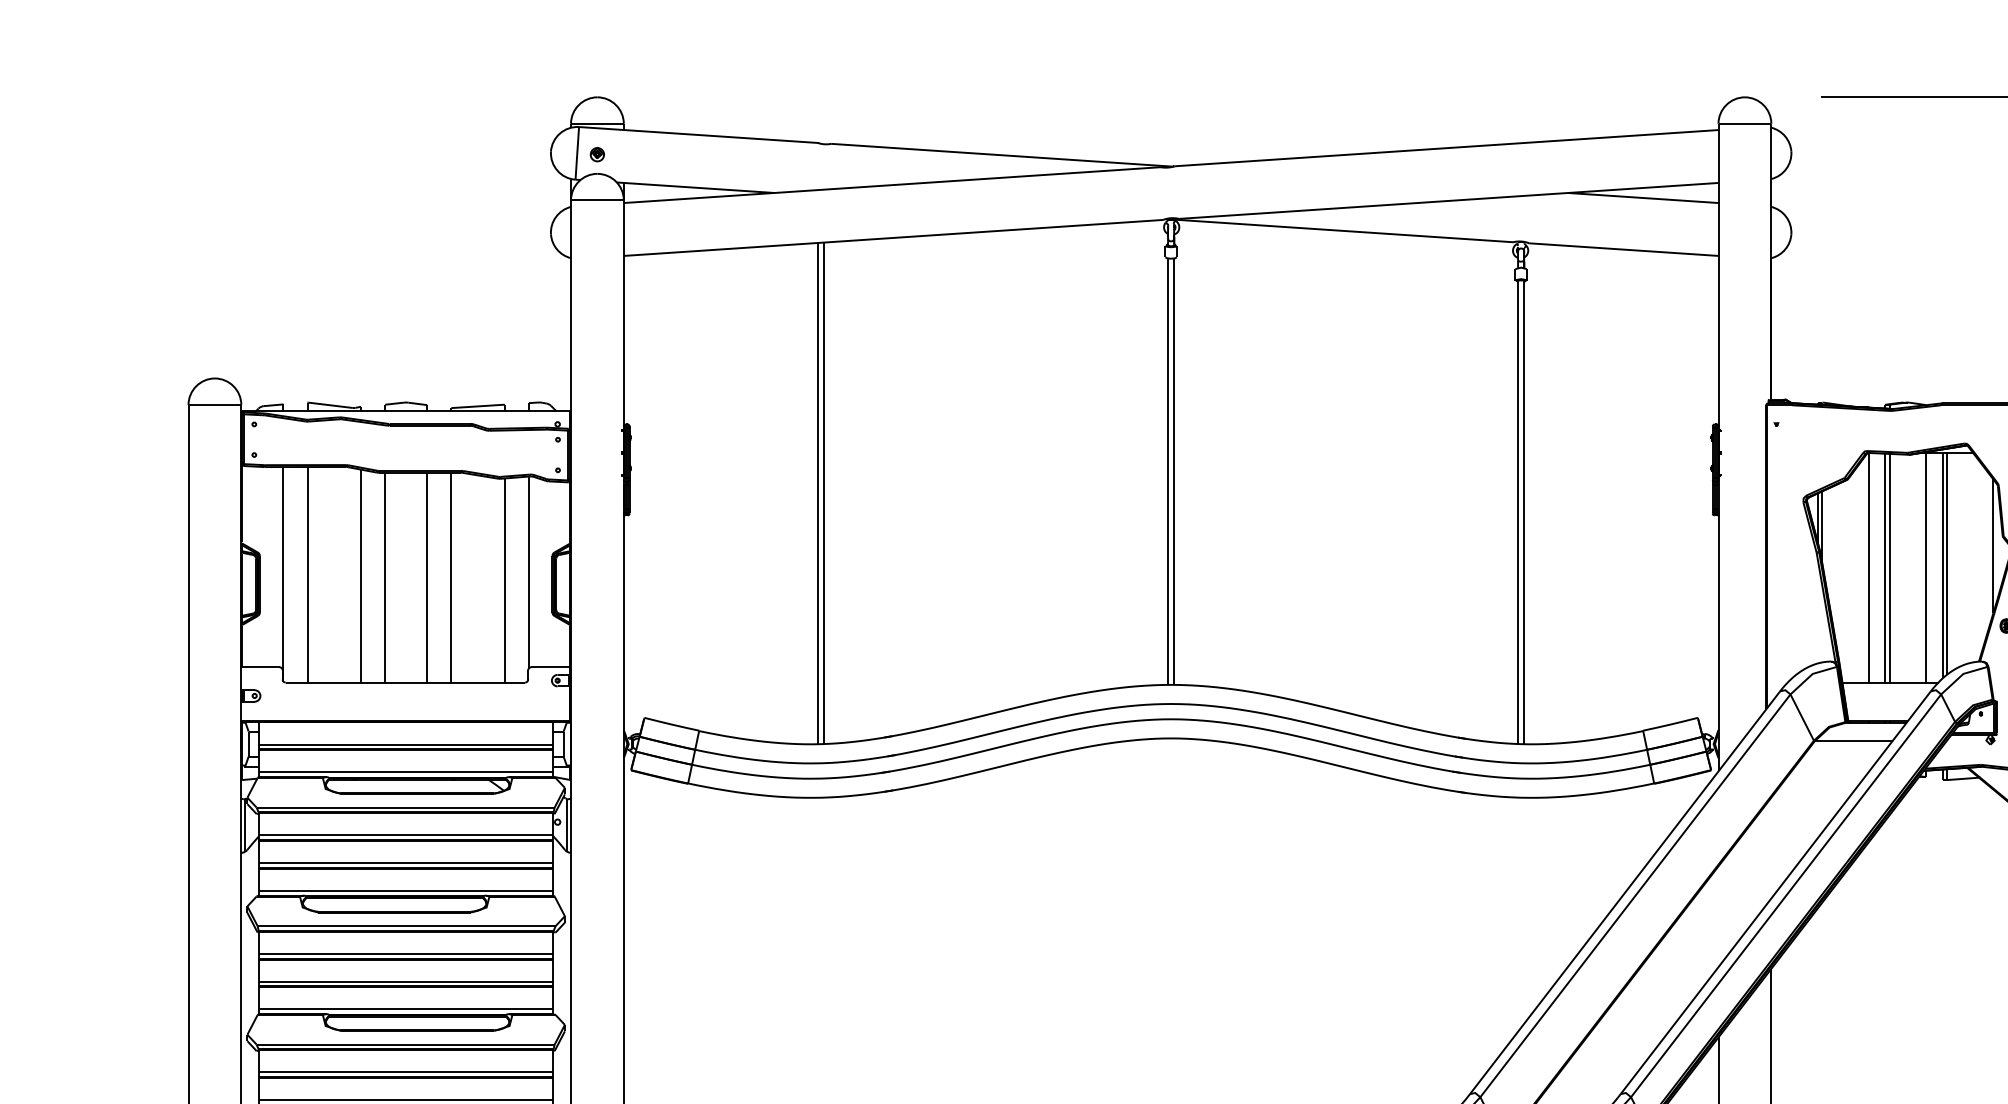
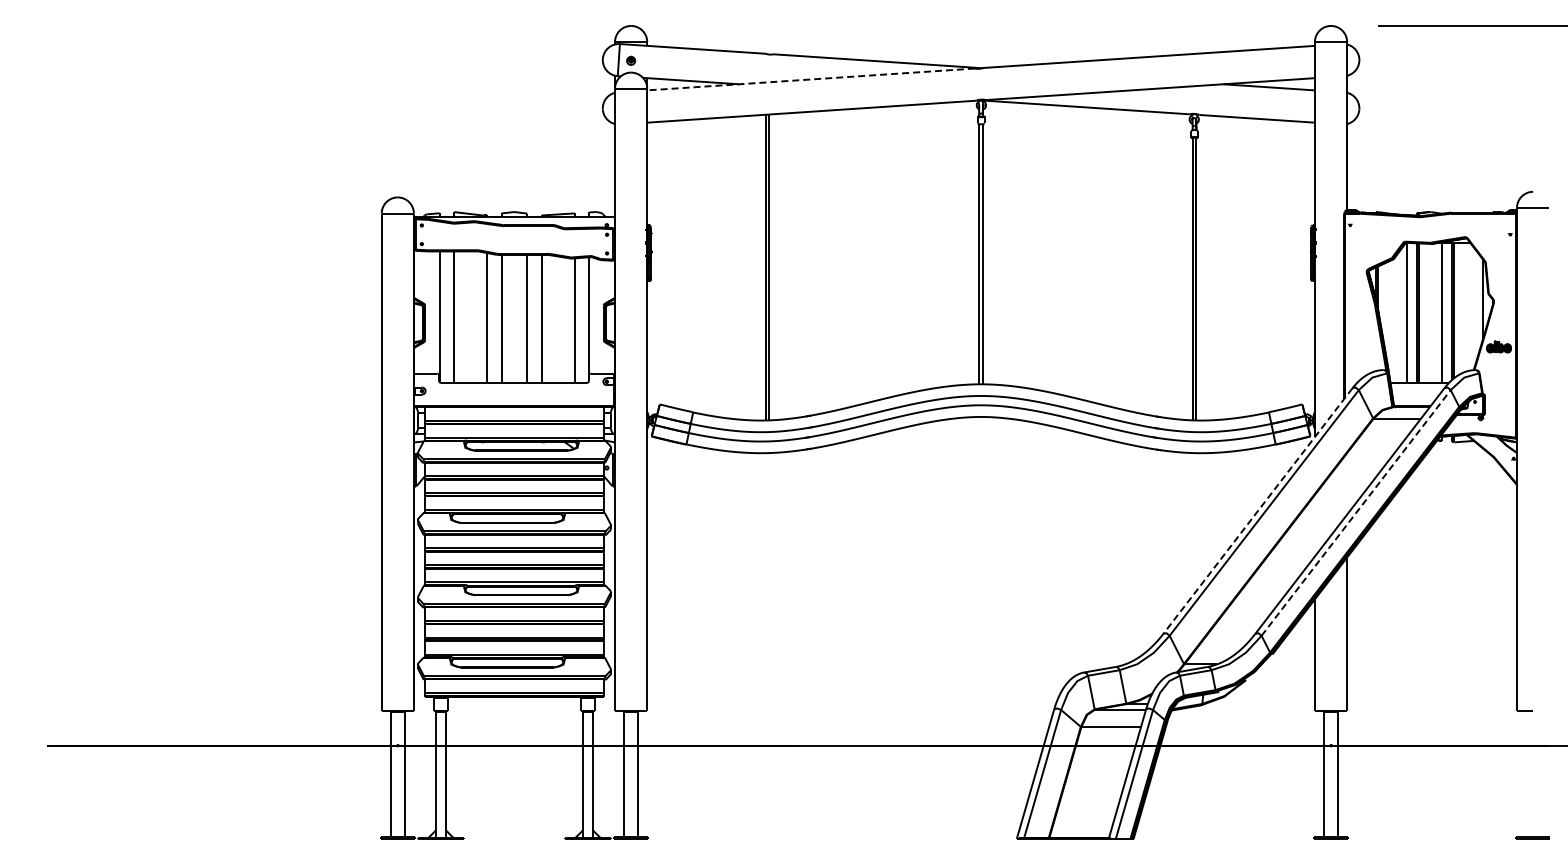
line: (891, 185) -> (810, 79), solid -> dashed
line: (1624, 893) -> (1257, 511), solid -> dashed
line: (1786, 895) -> (1356, 512), solid -> dashed

